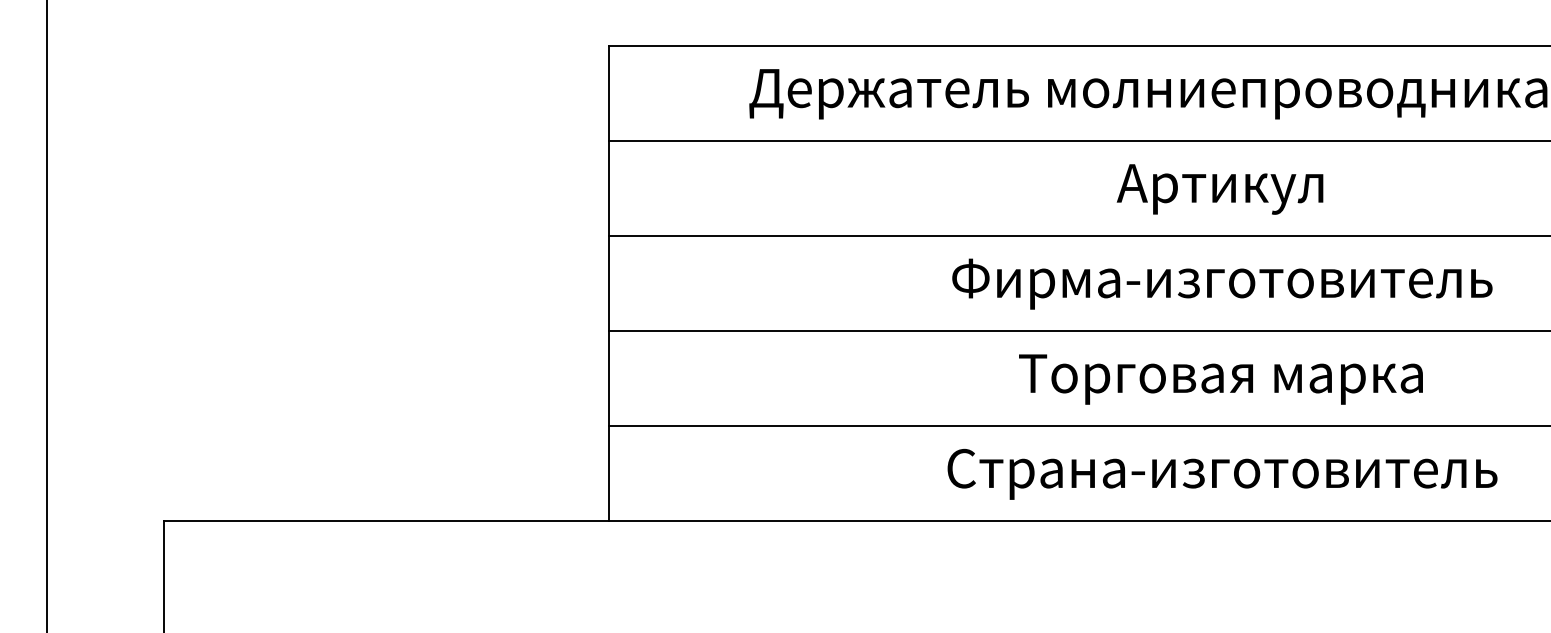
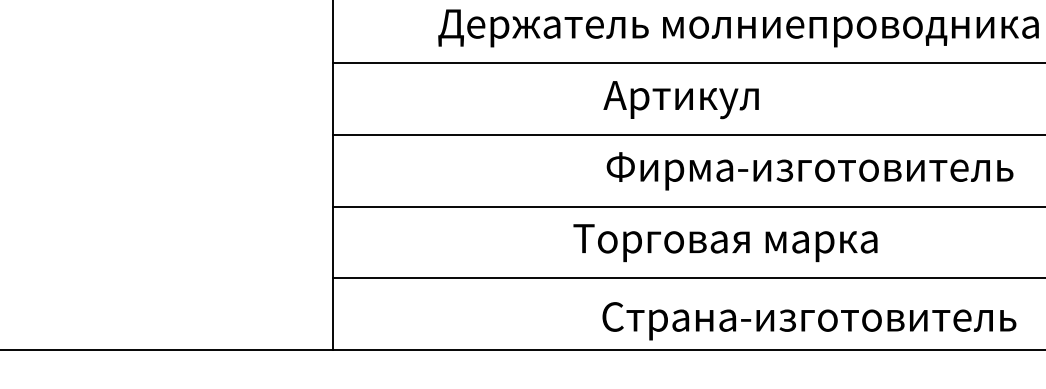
text: (1219, 189) -> (680, 100), moved
text: (1222, 283) -> (810, 170), moved
text: (1220, 379) -> (725, 243), moved
text: (1222, 473) -> (809, 320), moved

